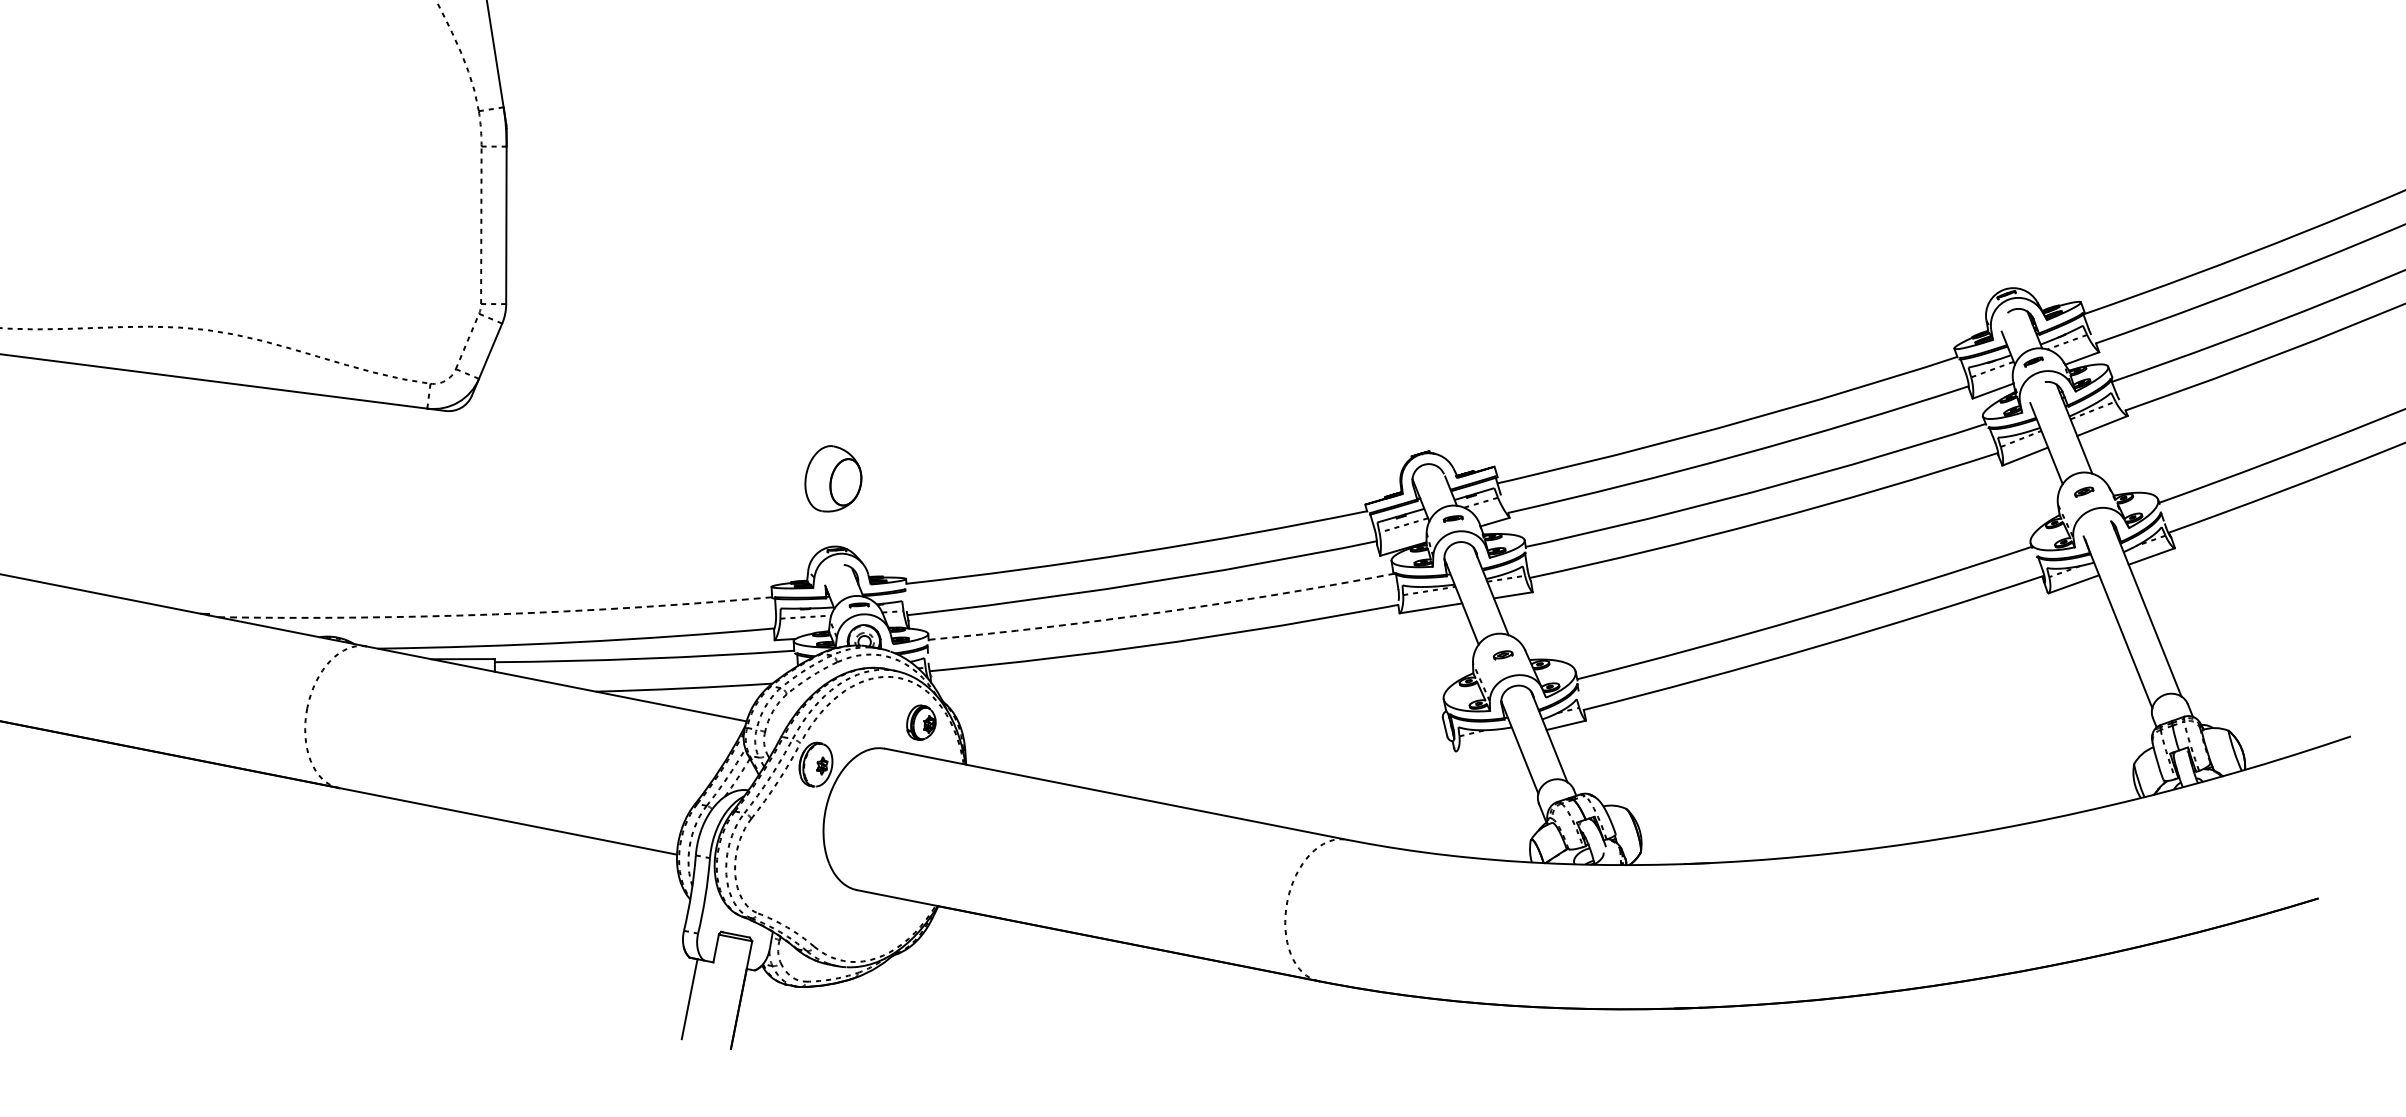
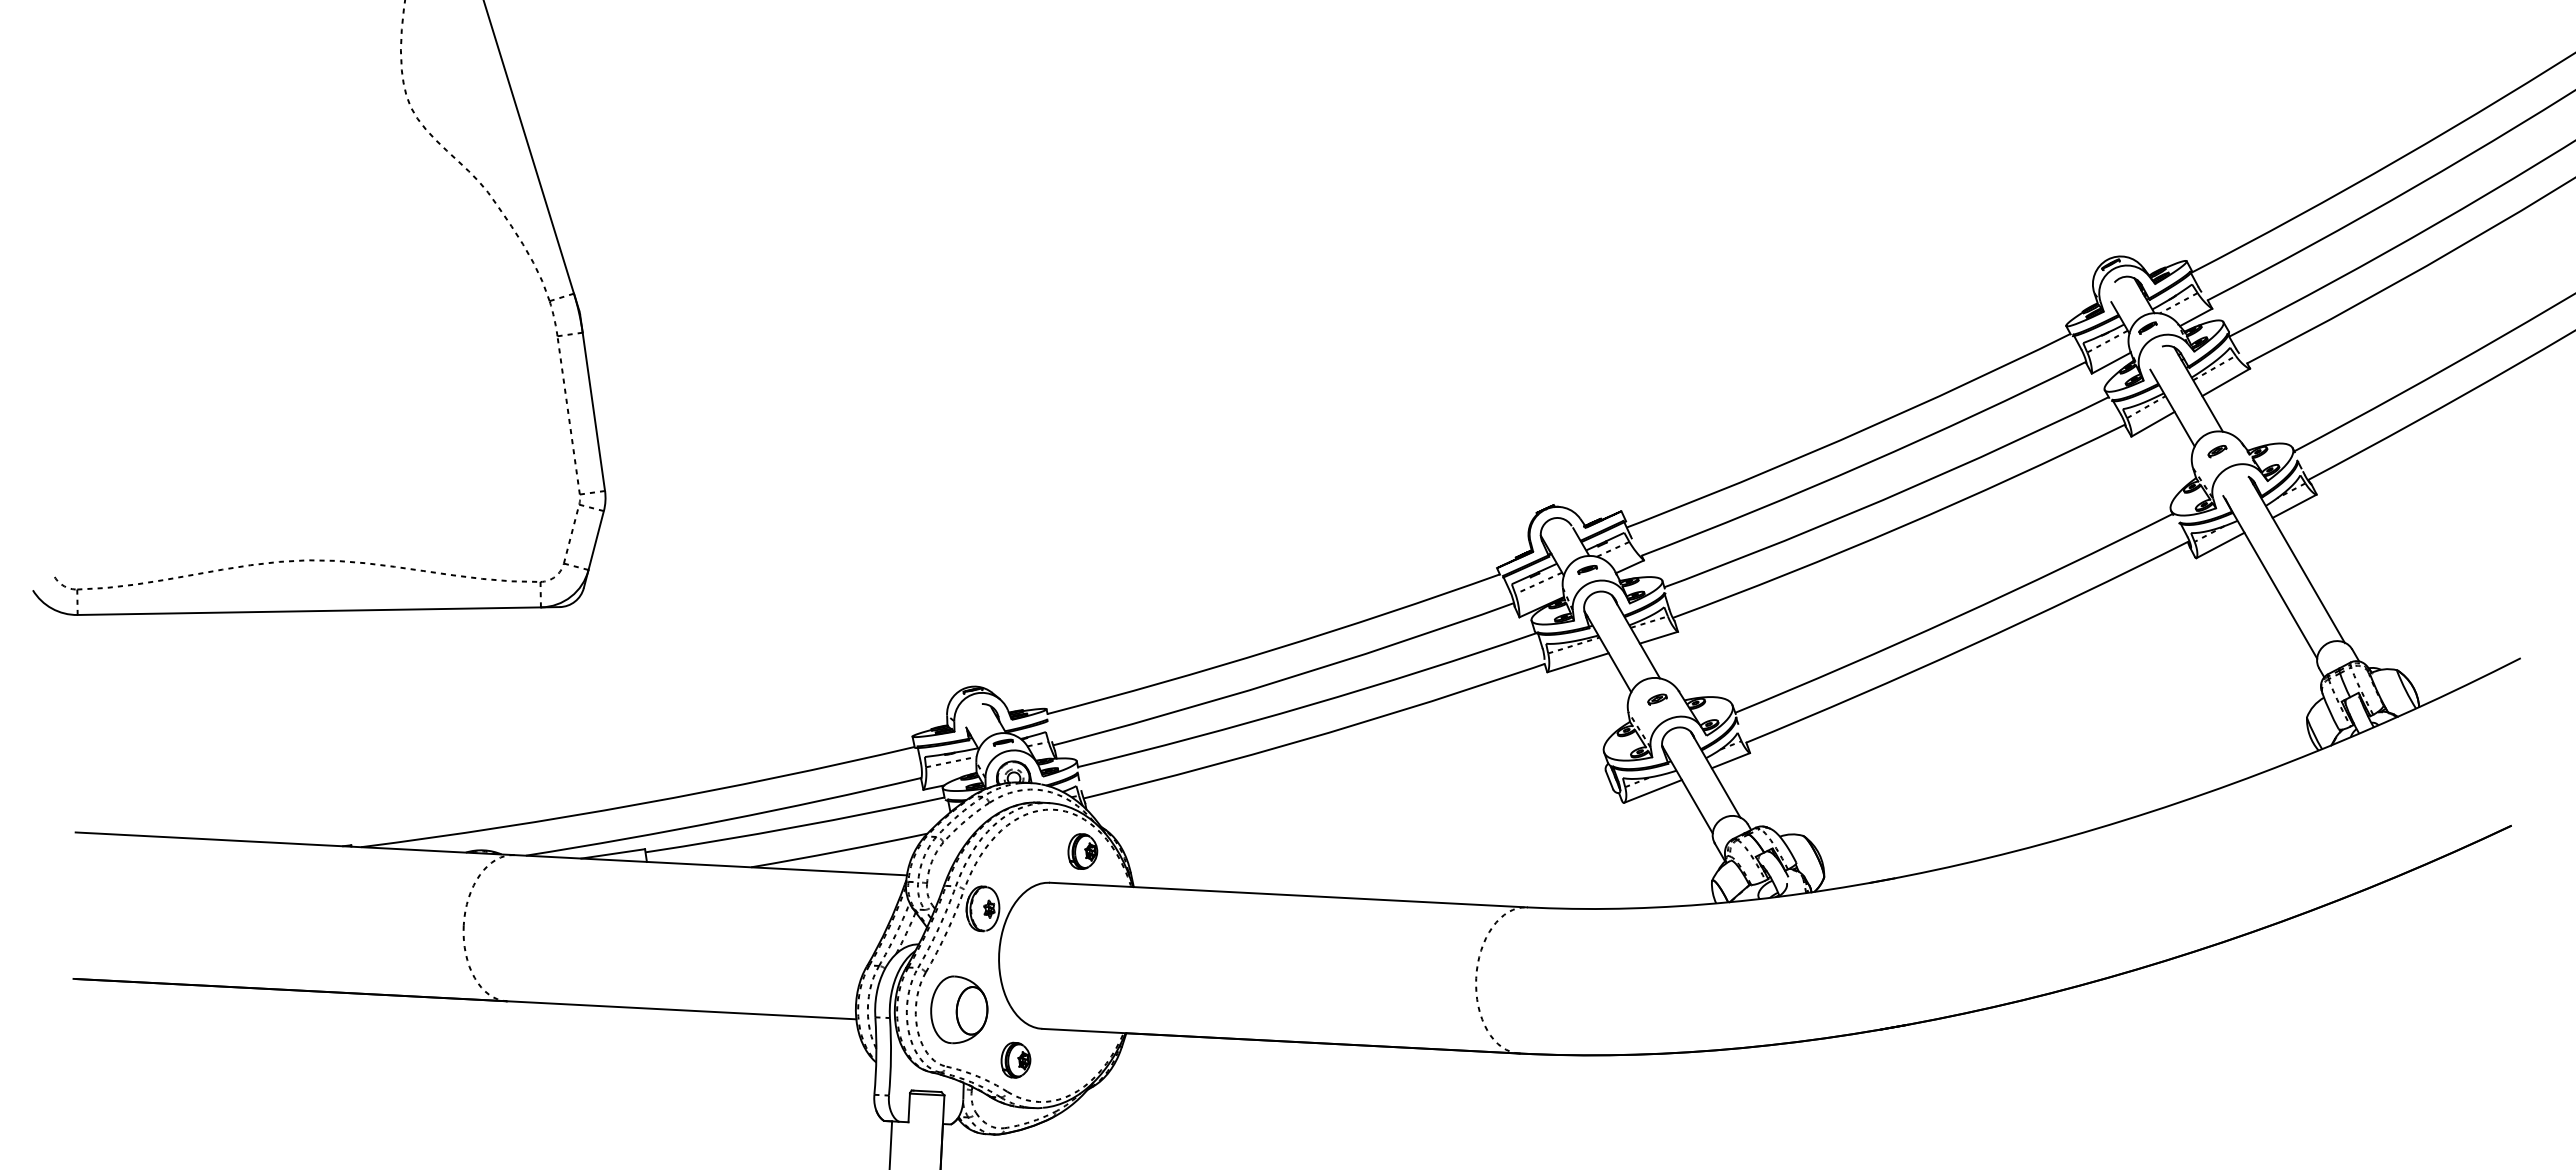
part: (833, 479) -> (959, 1009), moved
arc: (1163, 612) -> (1309, 705), dashed -> solid
arc: (495, 614) -> (639, 804), dashed -> solid
line: (1485, 744) -> (1652, 791), added
part: (826, 916) -> (1015, 1059), added

